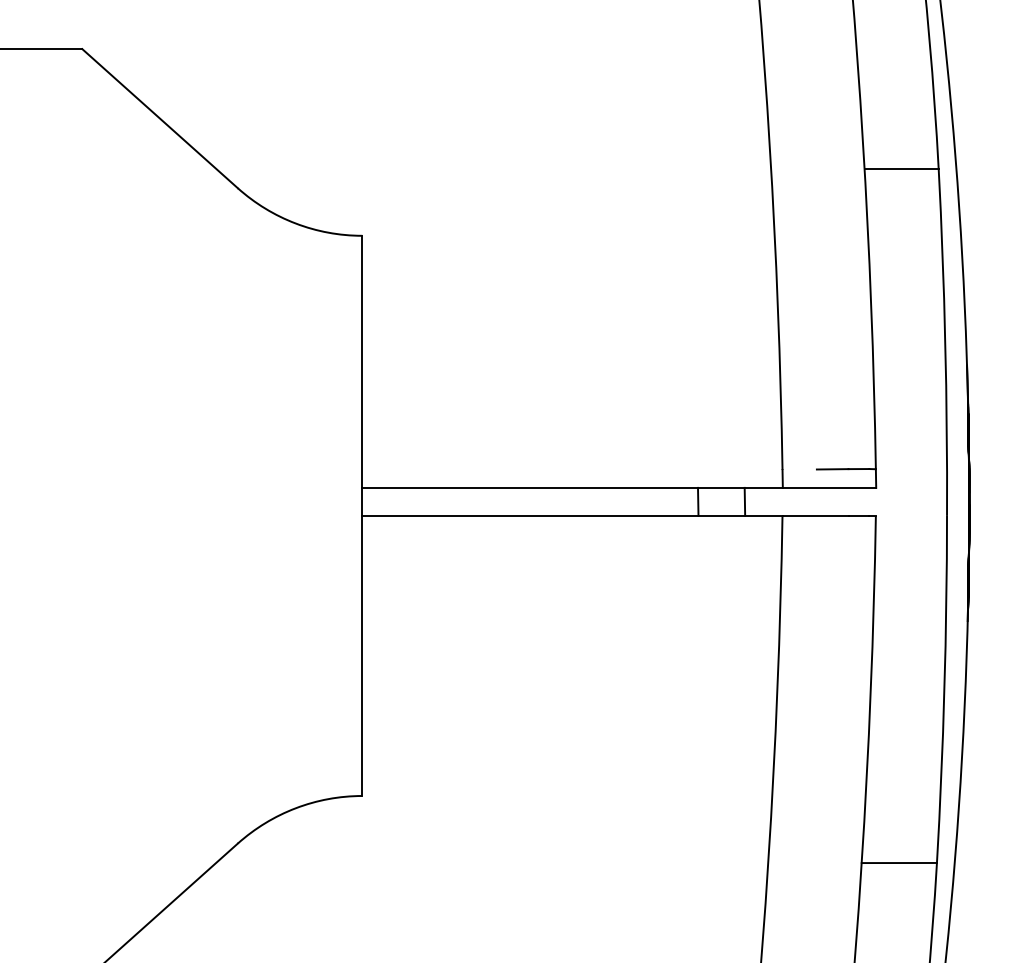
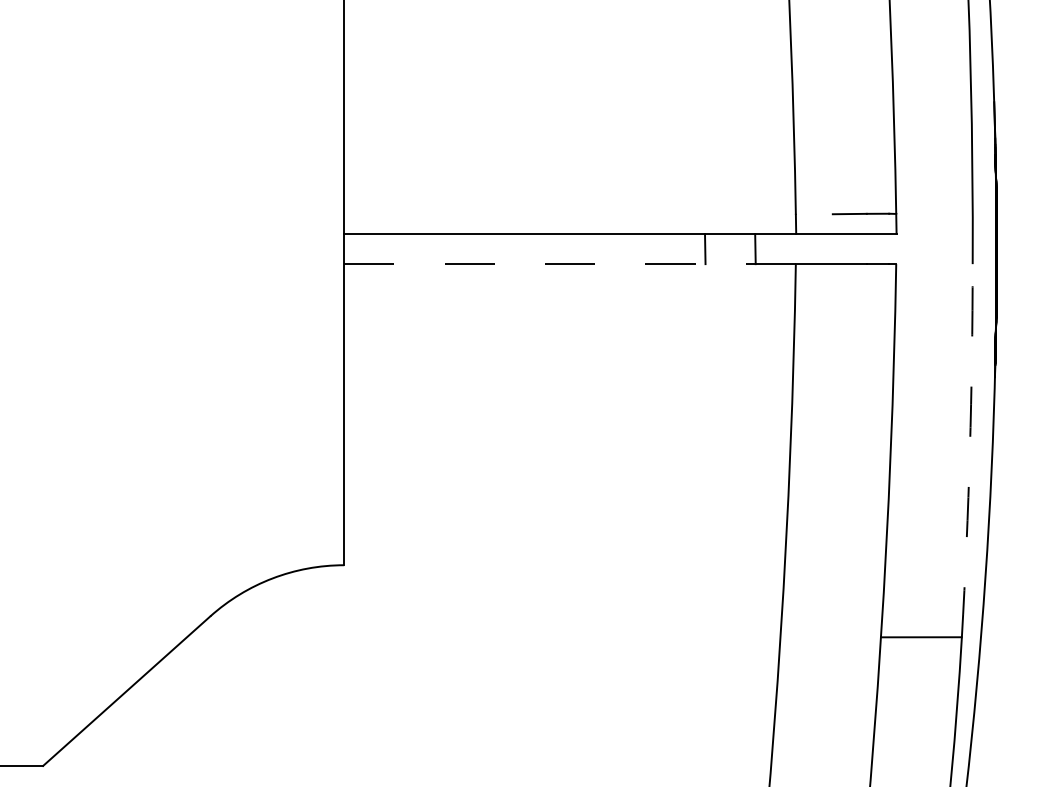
line: (571, 515) -> (569, 263), solid -> dashed
arc: (944, 689) -> (969, 450), solid -> dashed

